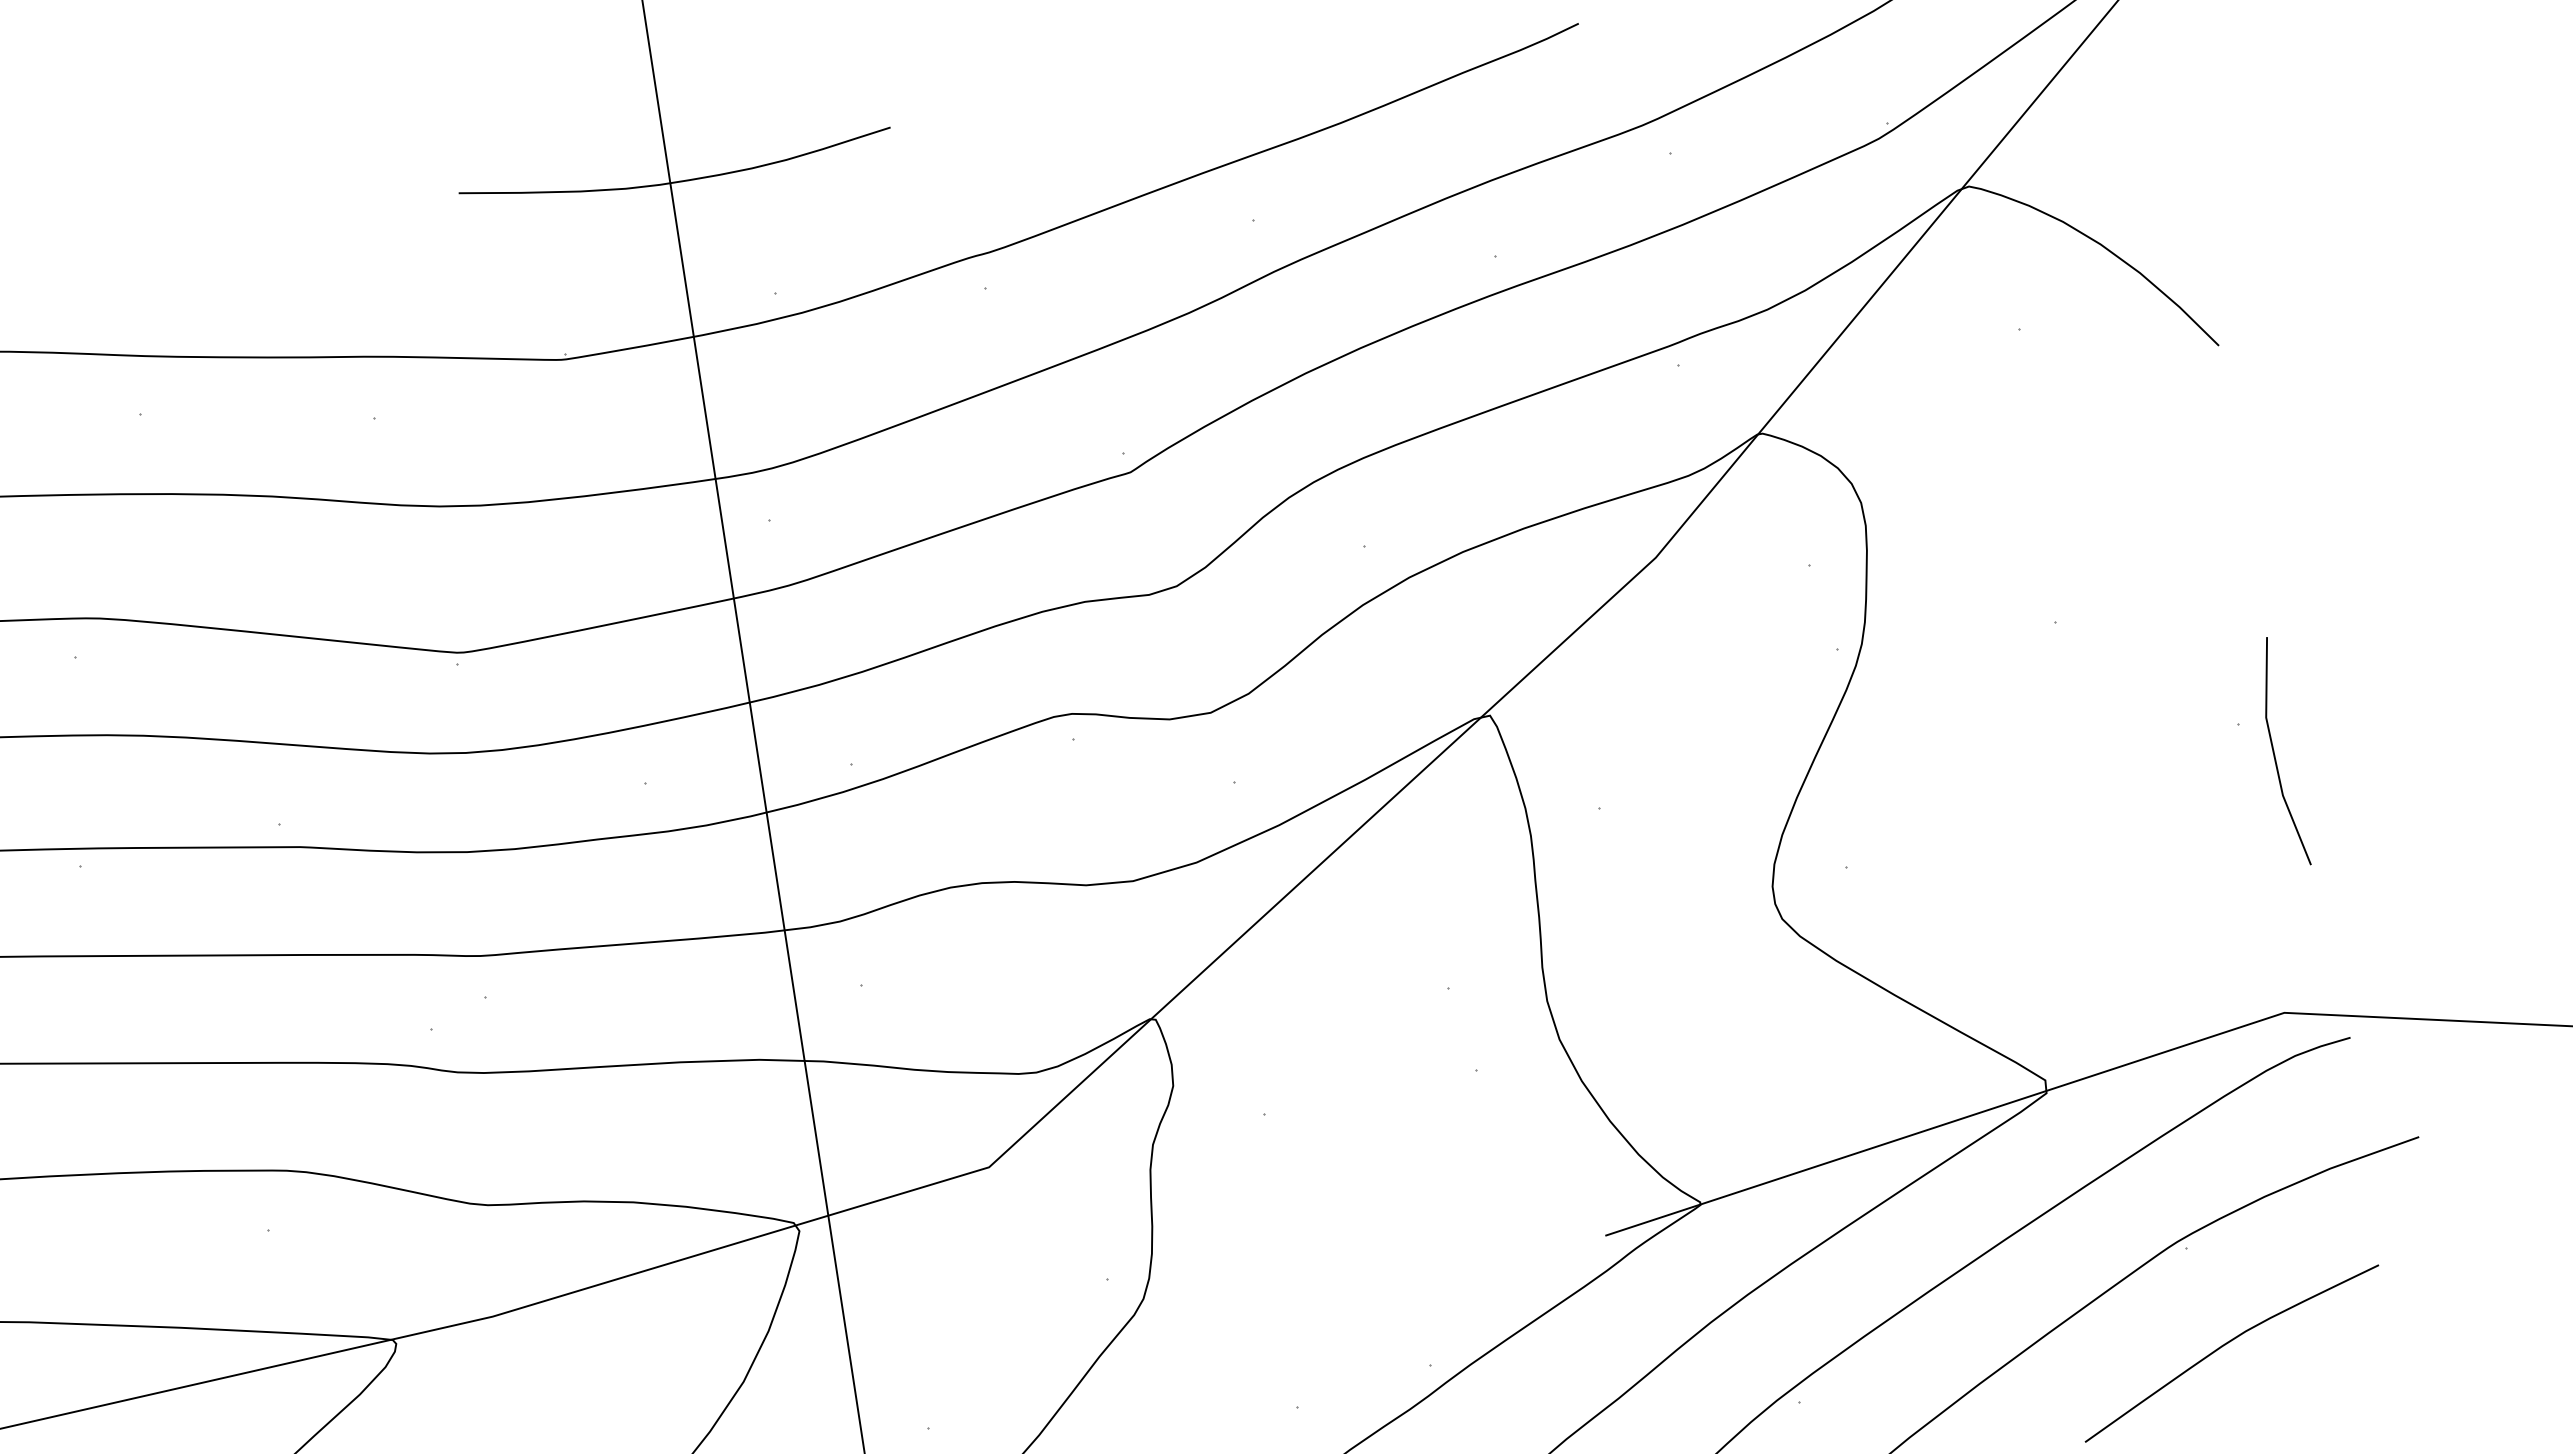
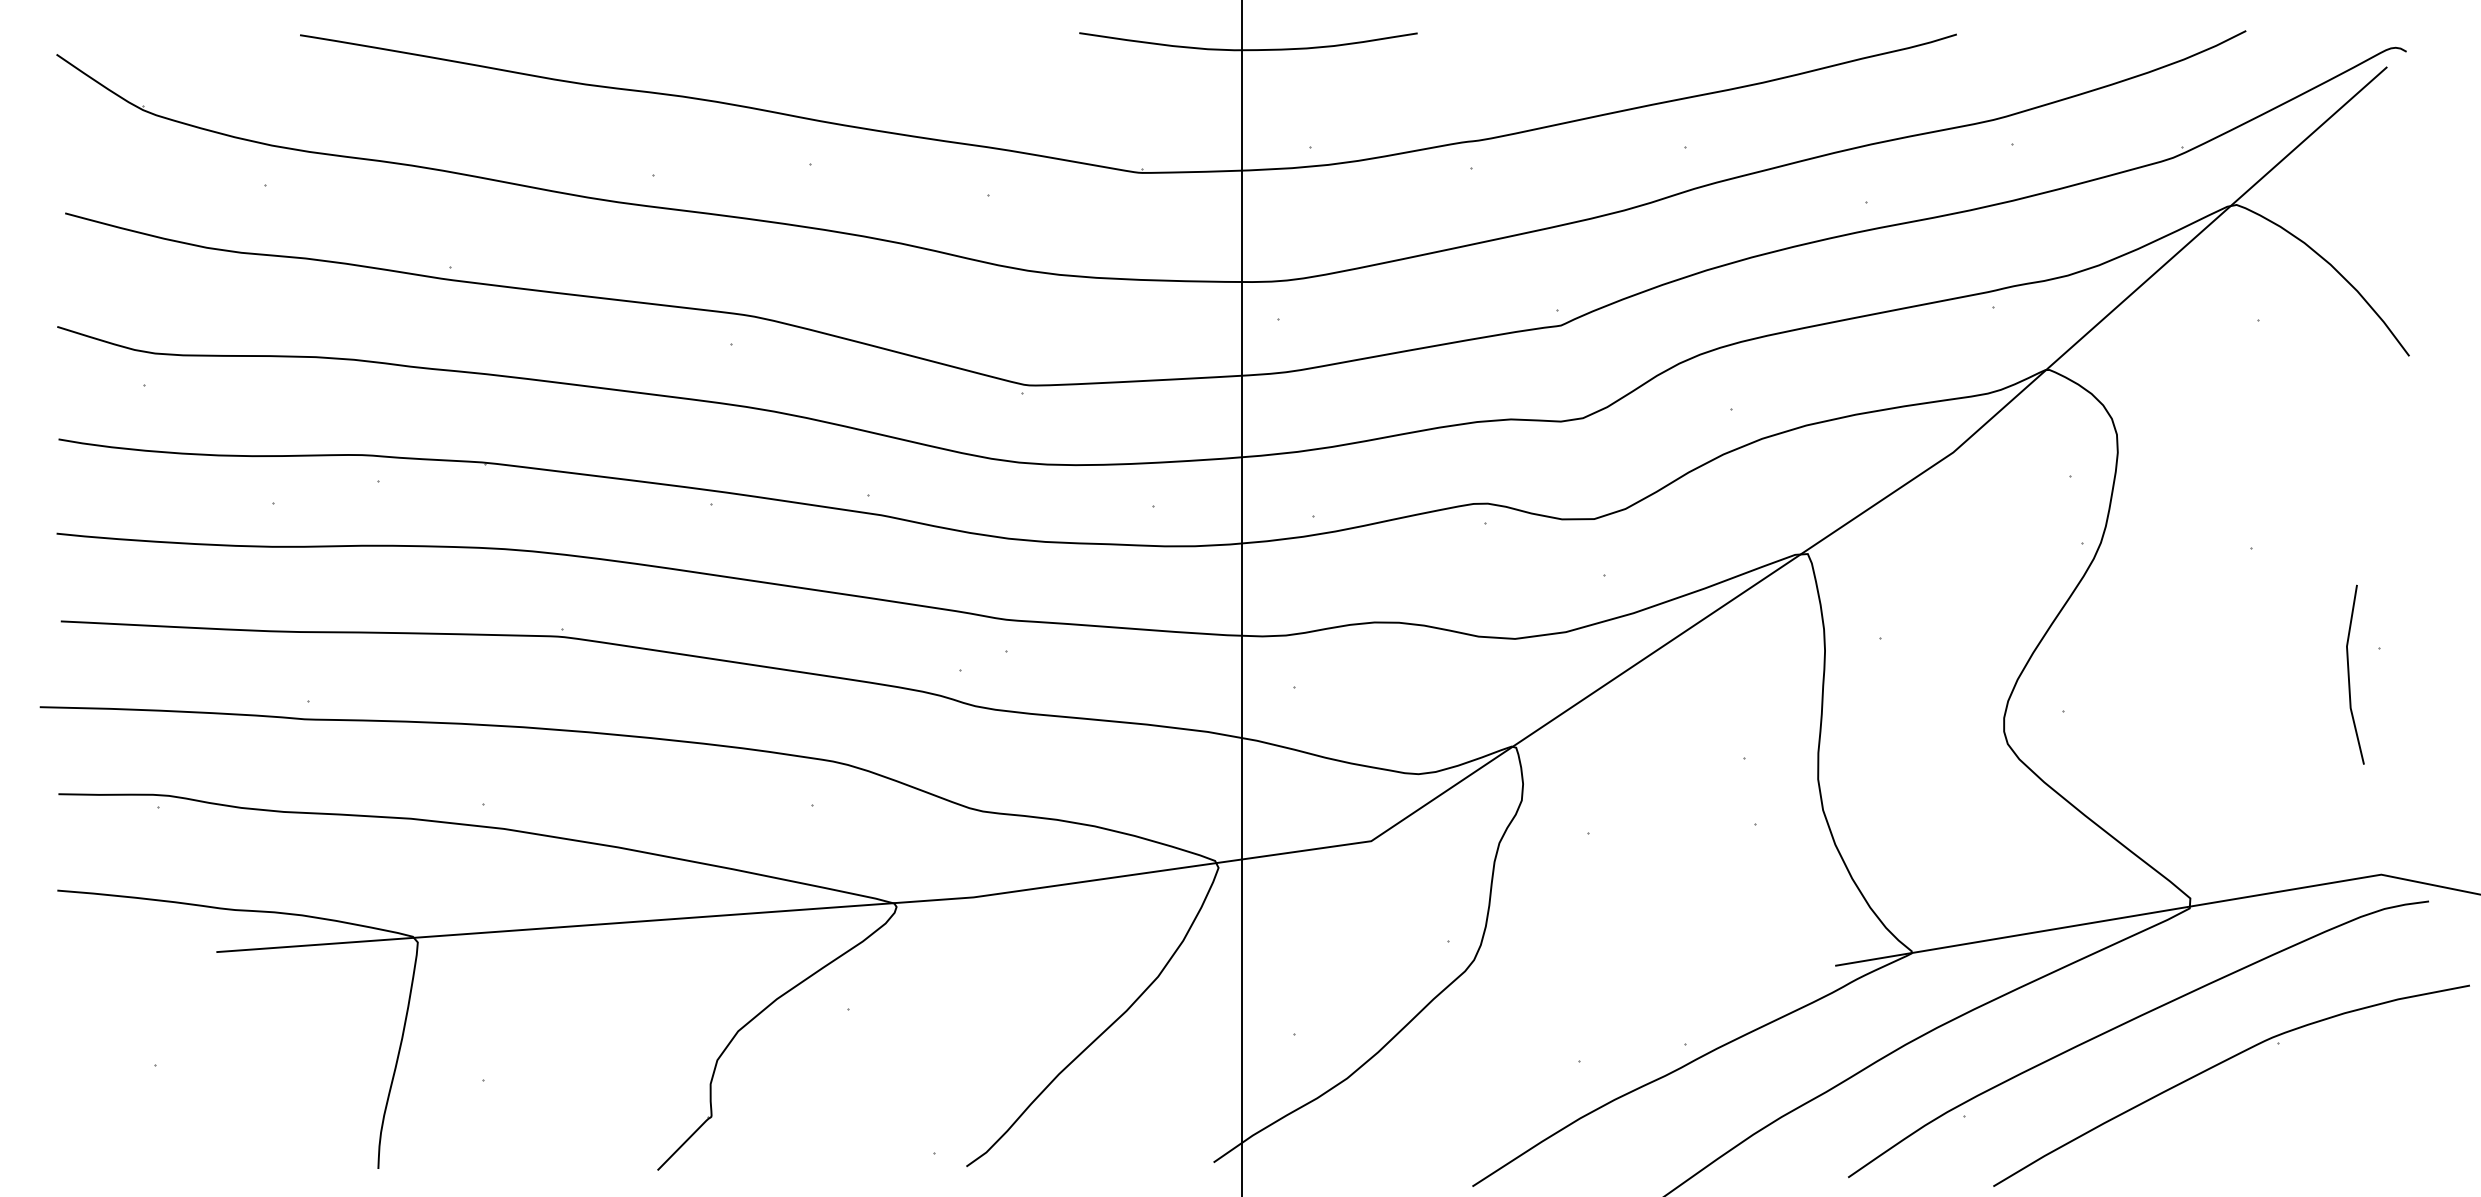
line: (2274, 752) -> (2349, 674), moved
curve: (2229, 1343) -> (2300, 1121), removed

